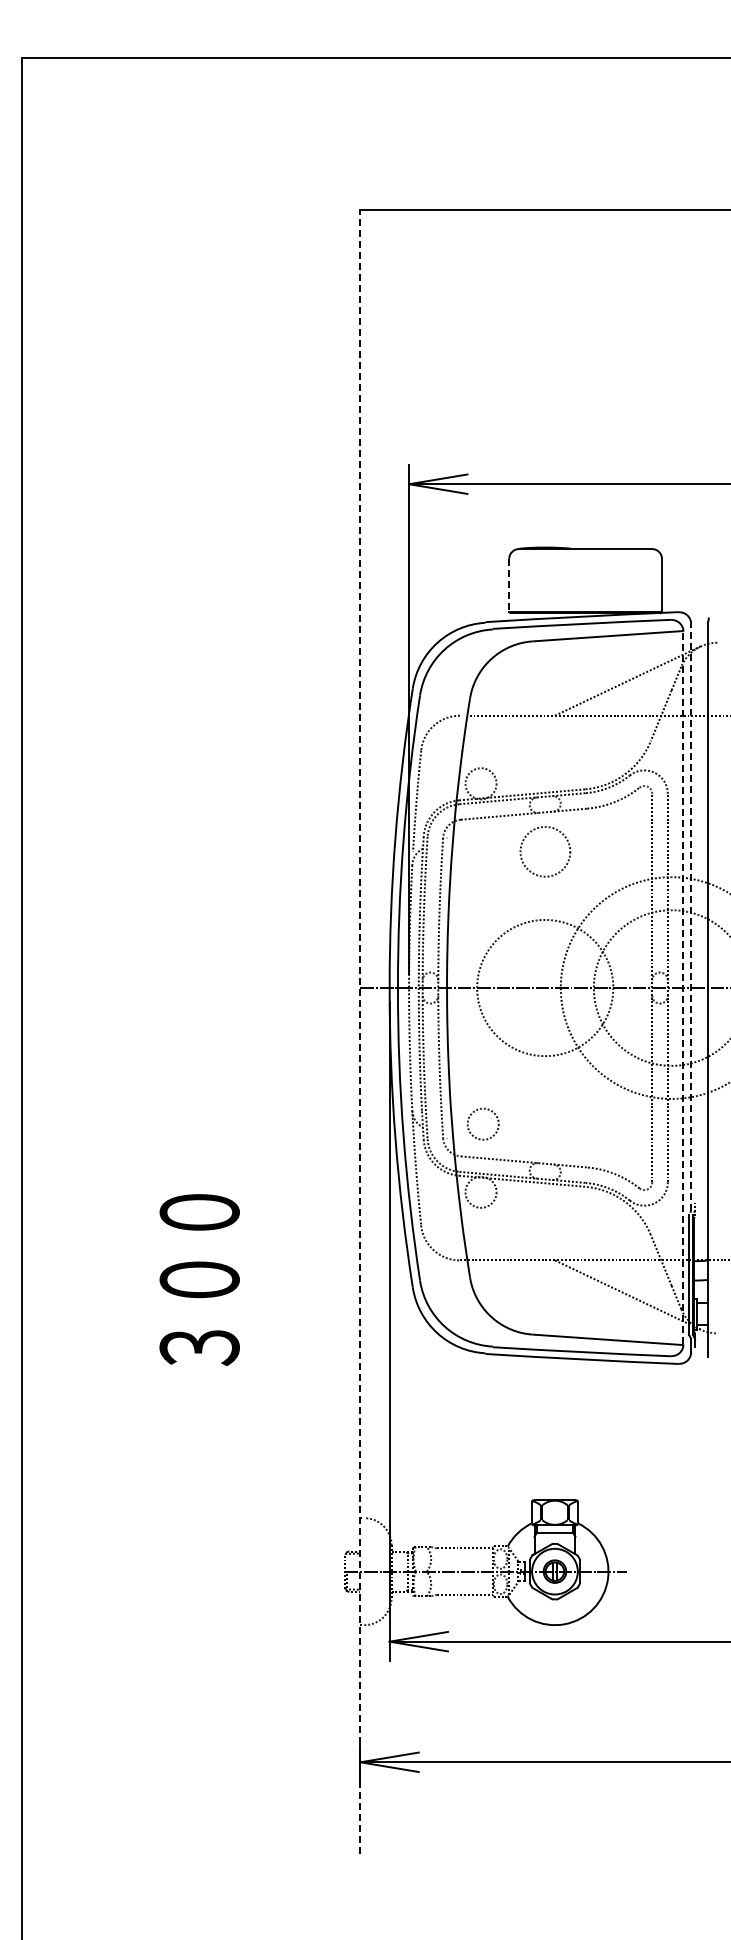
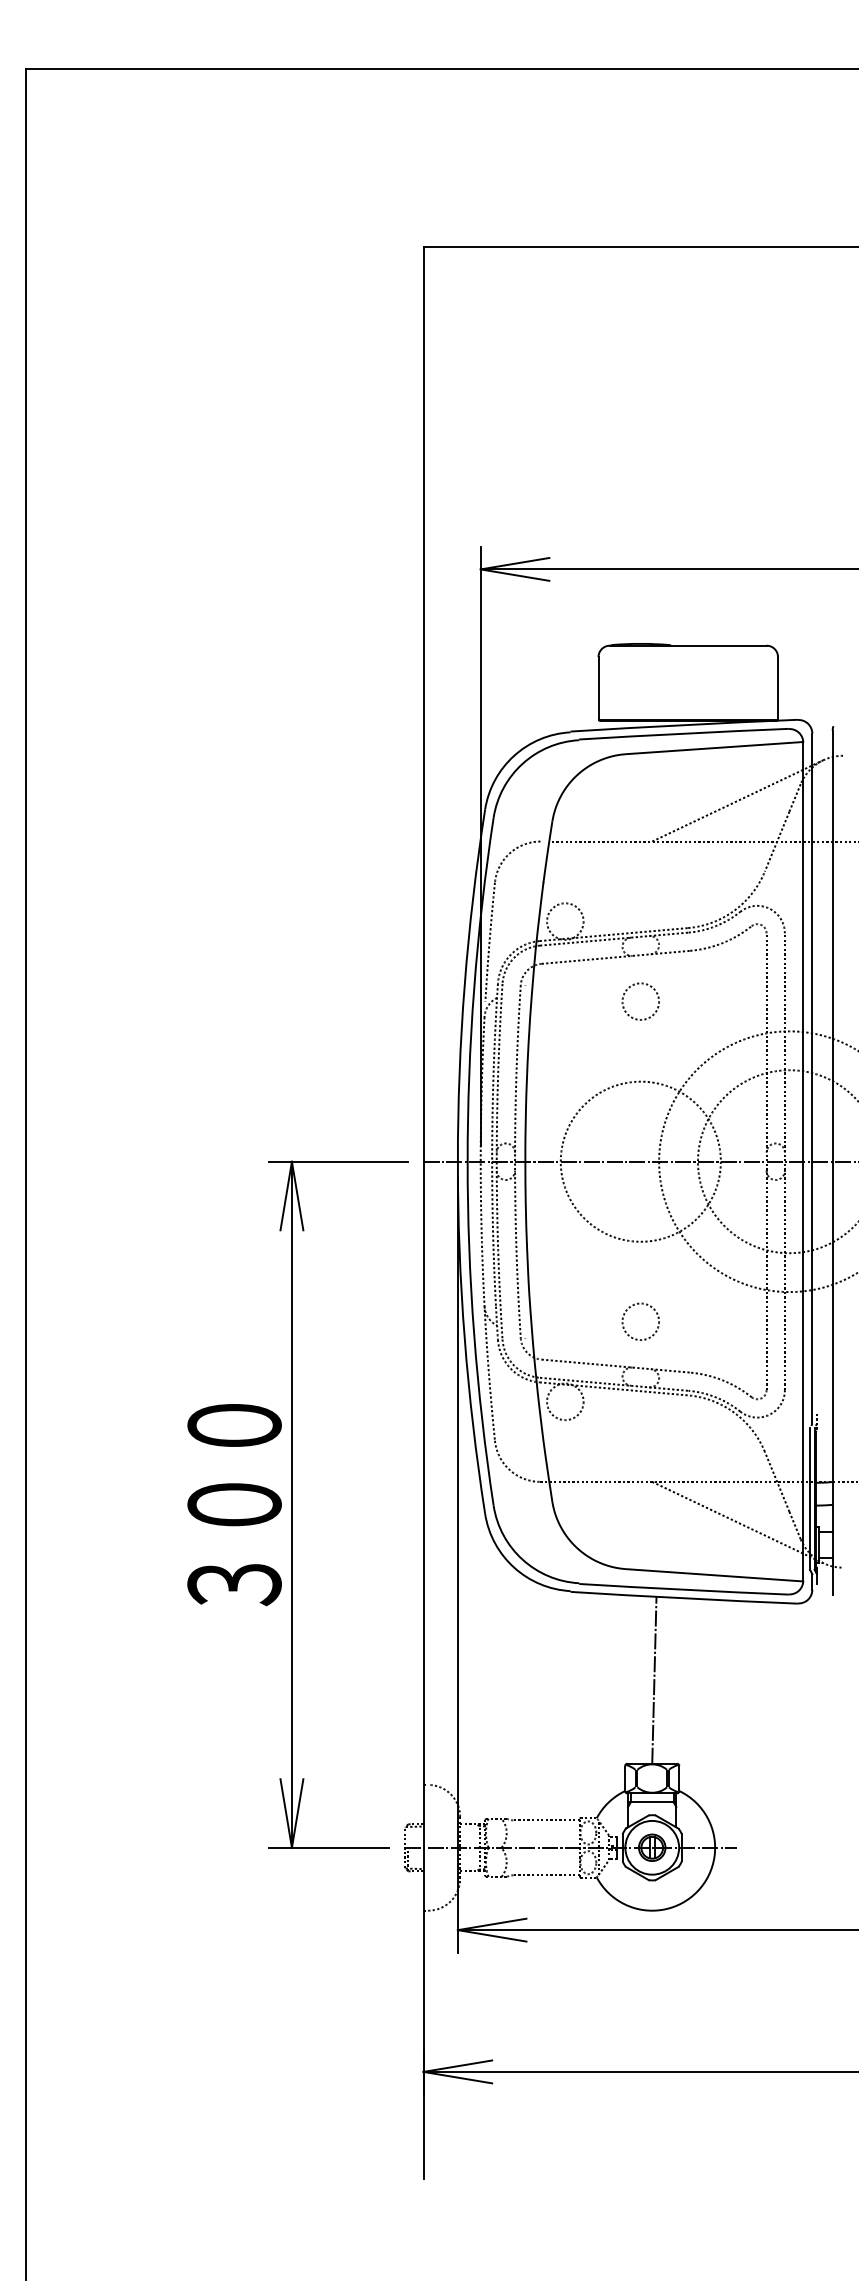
line: (509, 585) -> (598, 688), dashed -> solid
circle: (544, 851) -> (639, 1001), size x0.62
line: (691, 917) -> (812, 1078), dashed -> solid
line: (683, 987) -> (803, 1161), dashed -> solid
line: (360, 1031) -> (423, 1212), dashed -> solid
circle: (482, 1123) -> (639, 1320), moved
part: (248, 1279) -> (291, 1504), added
line: (556, 1429) -> (654, 1680), added

